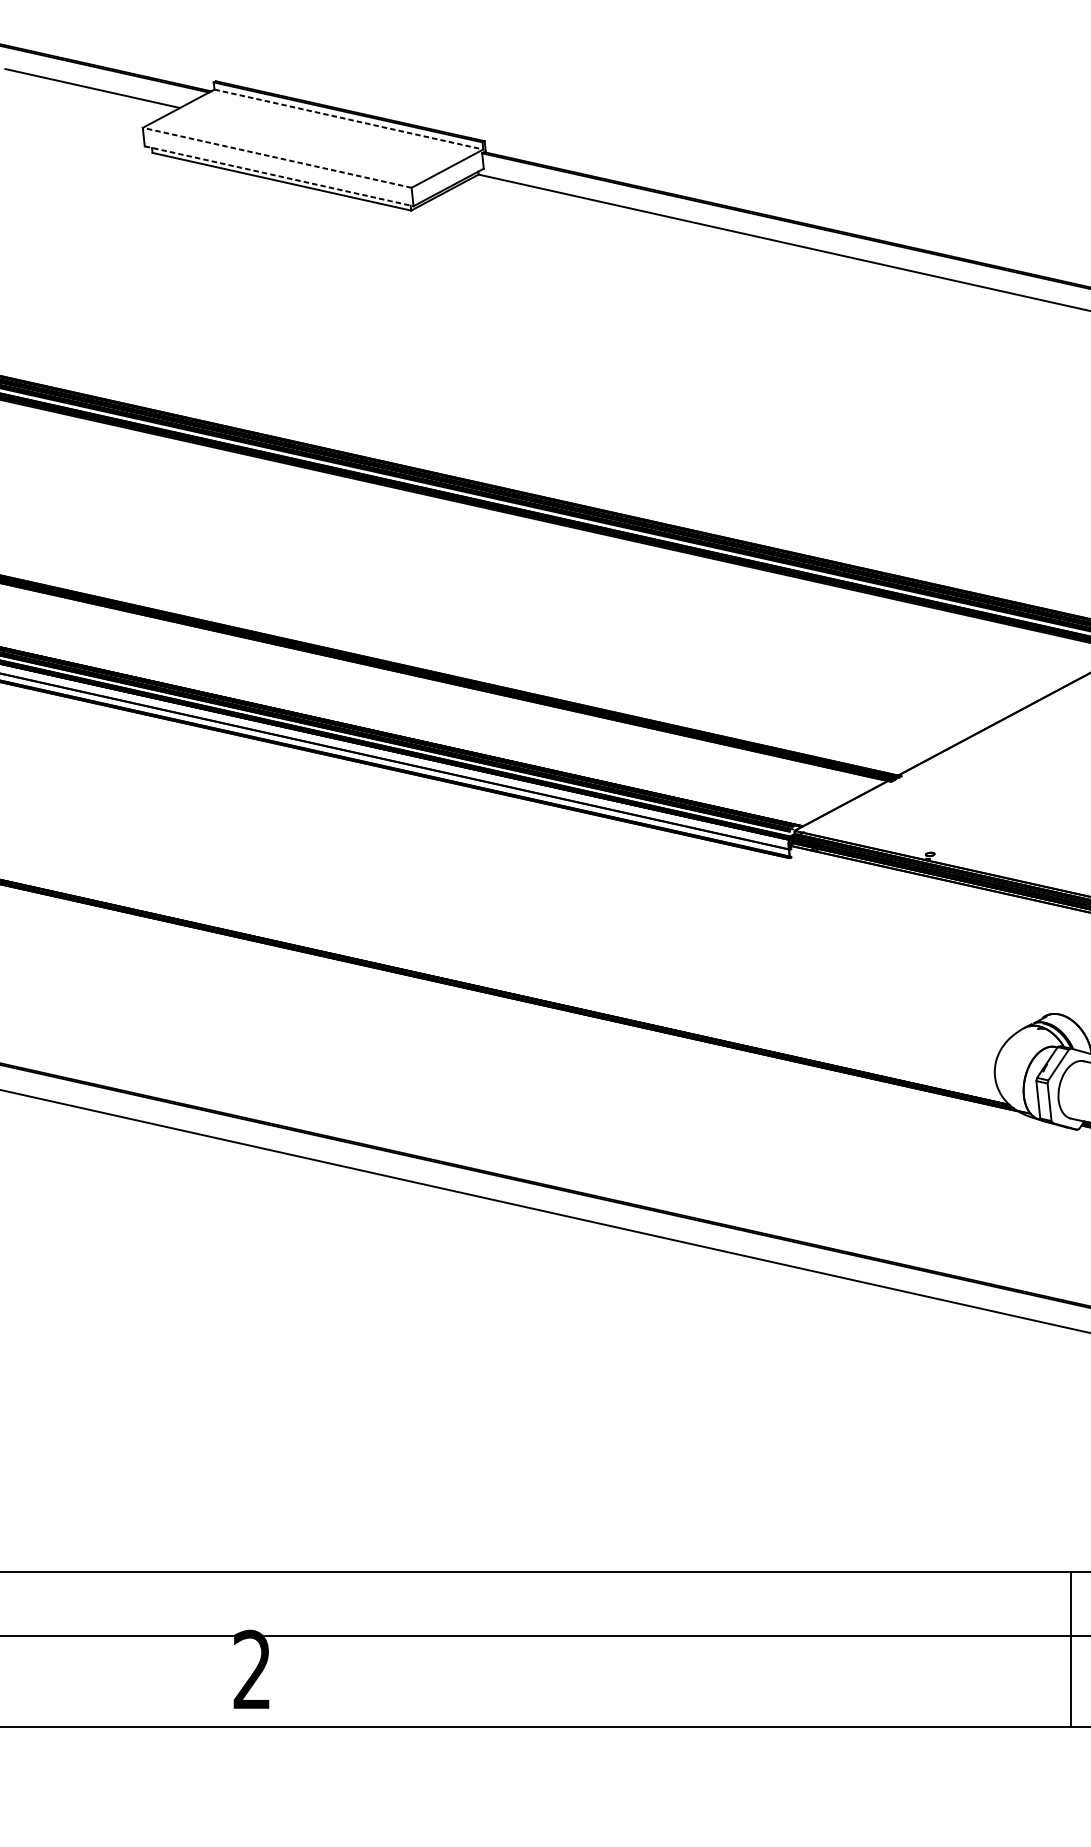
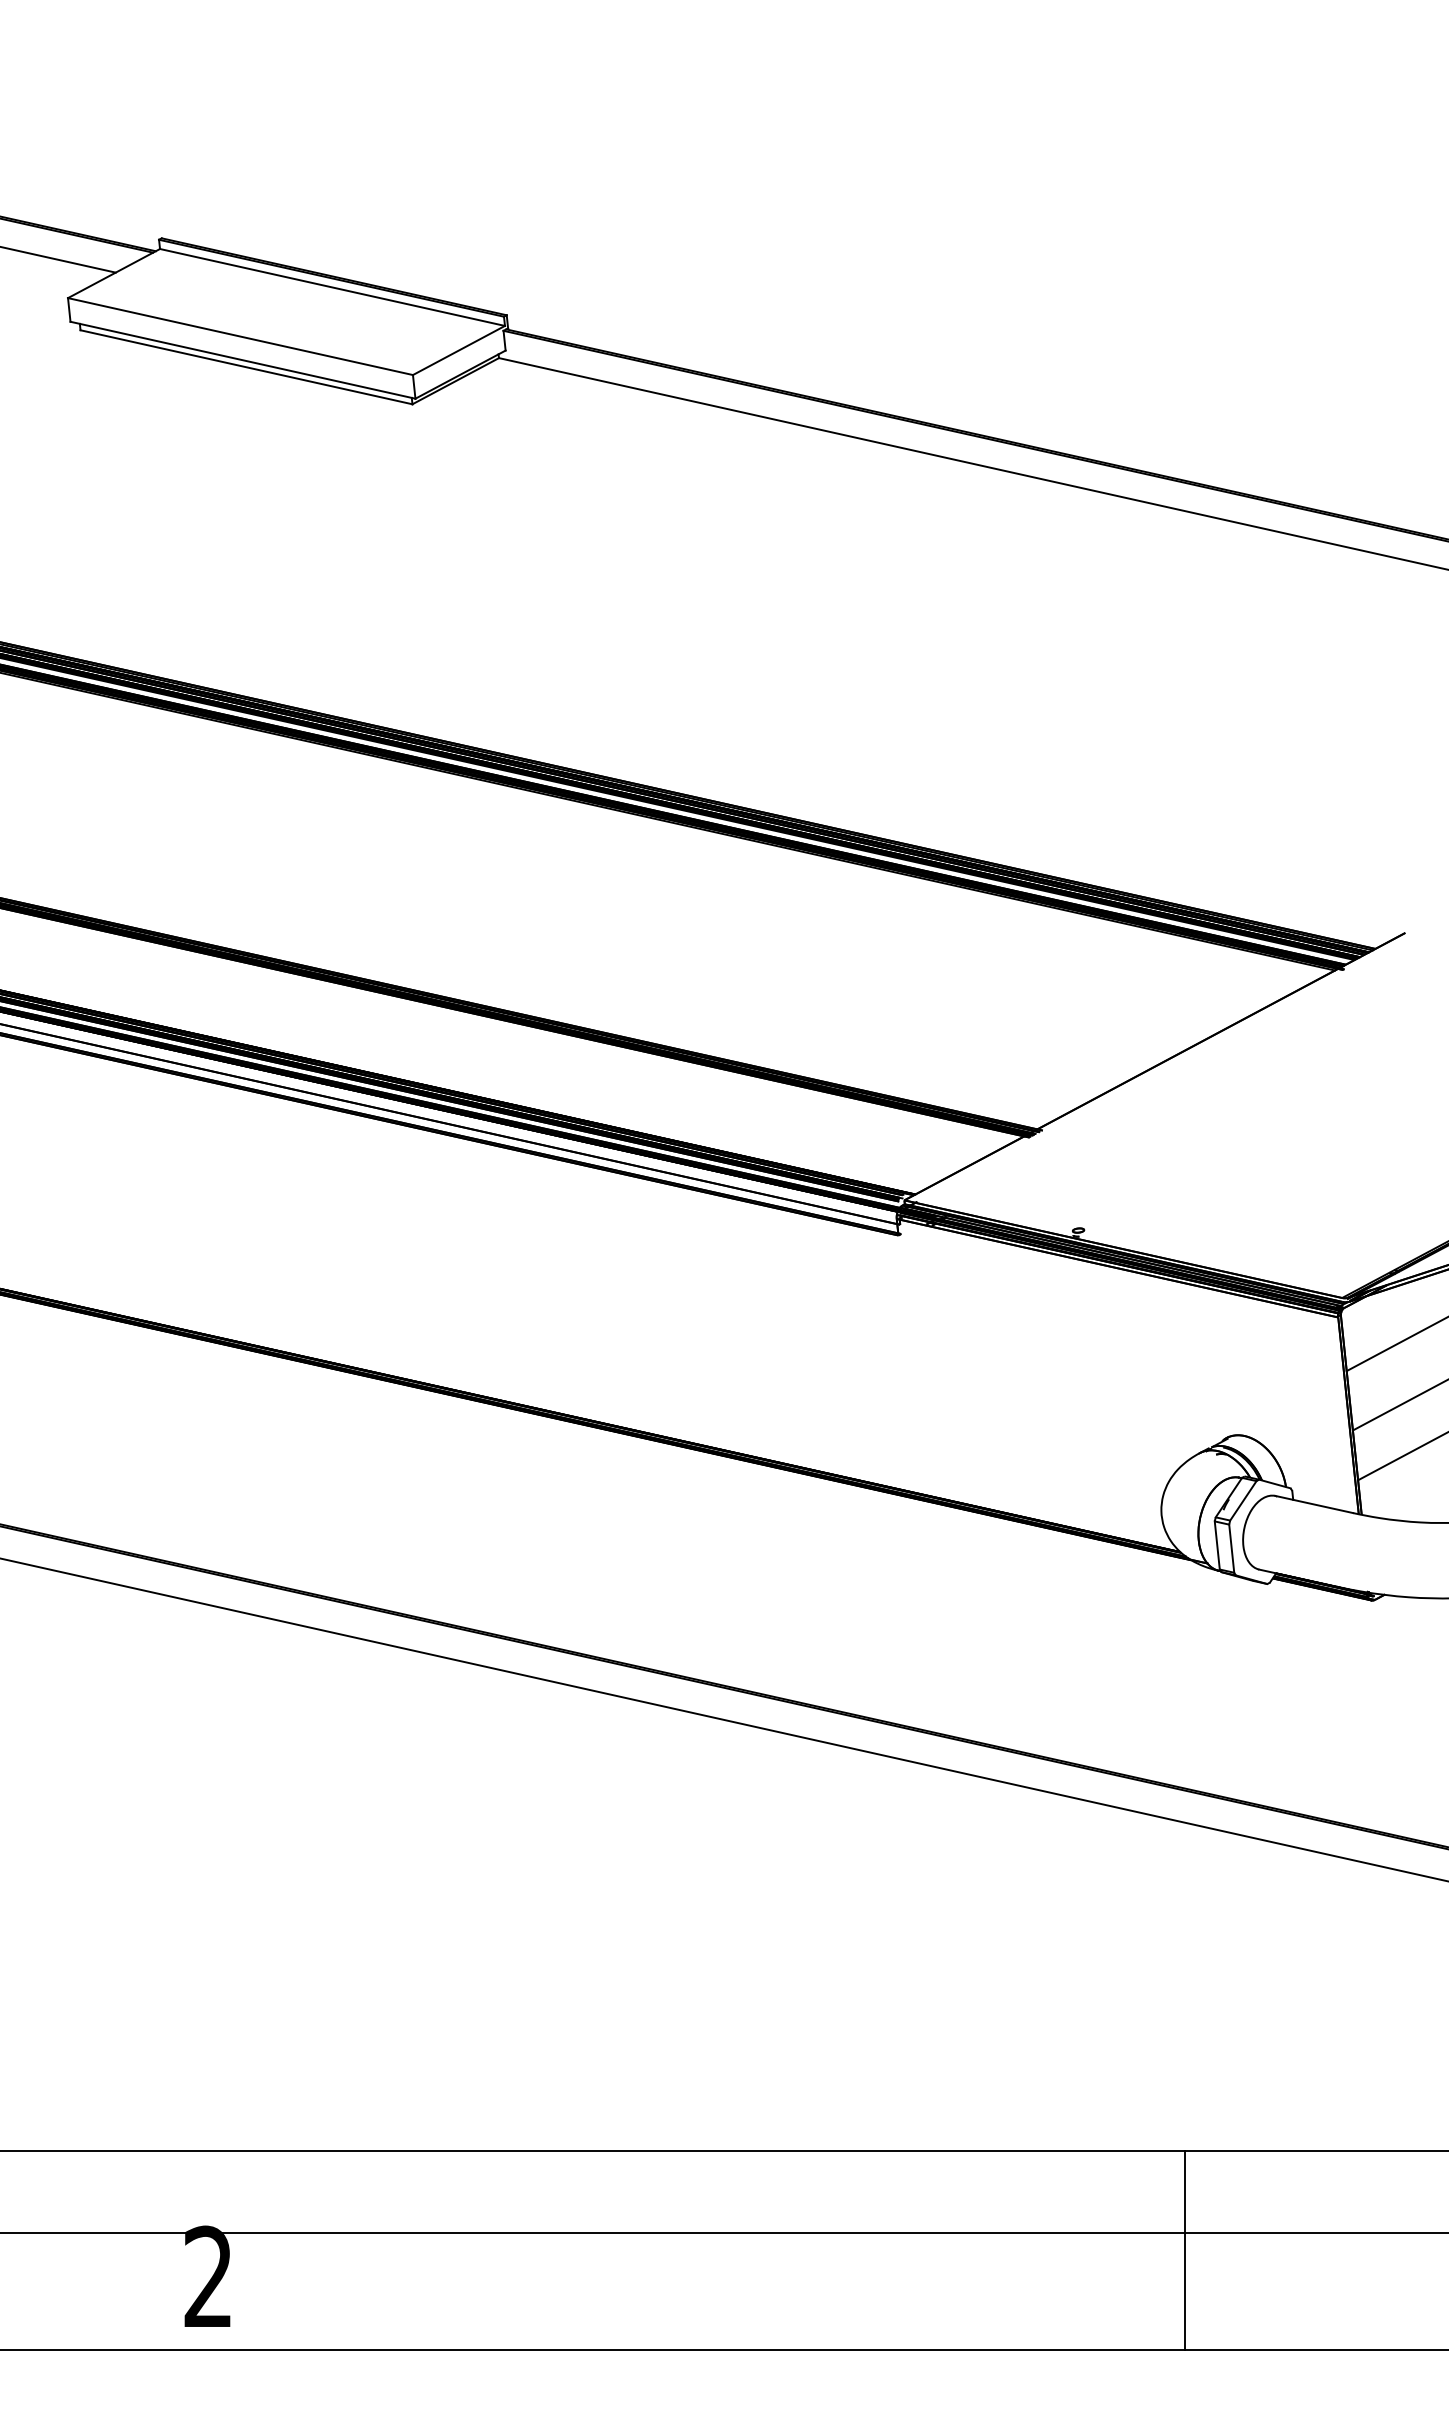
line: (348, 119) -> (332, 287), dashed -> solid
line: (277, 157) -> (240, 336), dashed -> solid
line: (278, 176) -> (242, 360), dashed -> solid
line: (1071, 1649) -> (1185, 2250), moved

